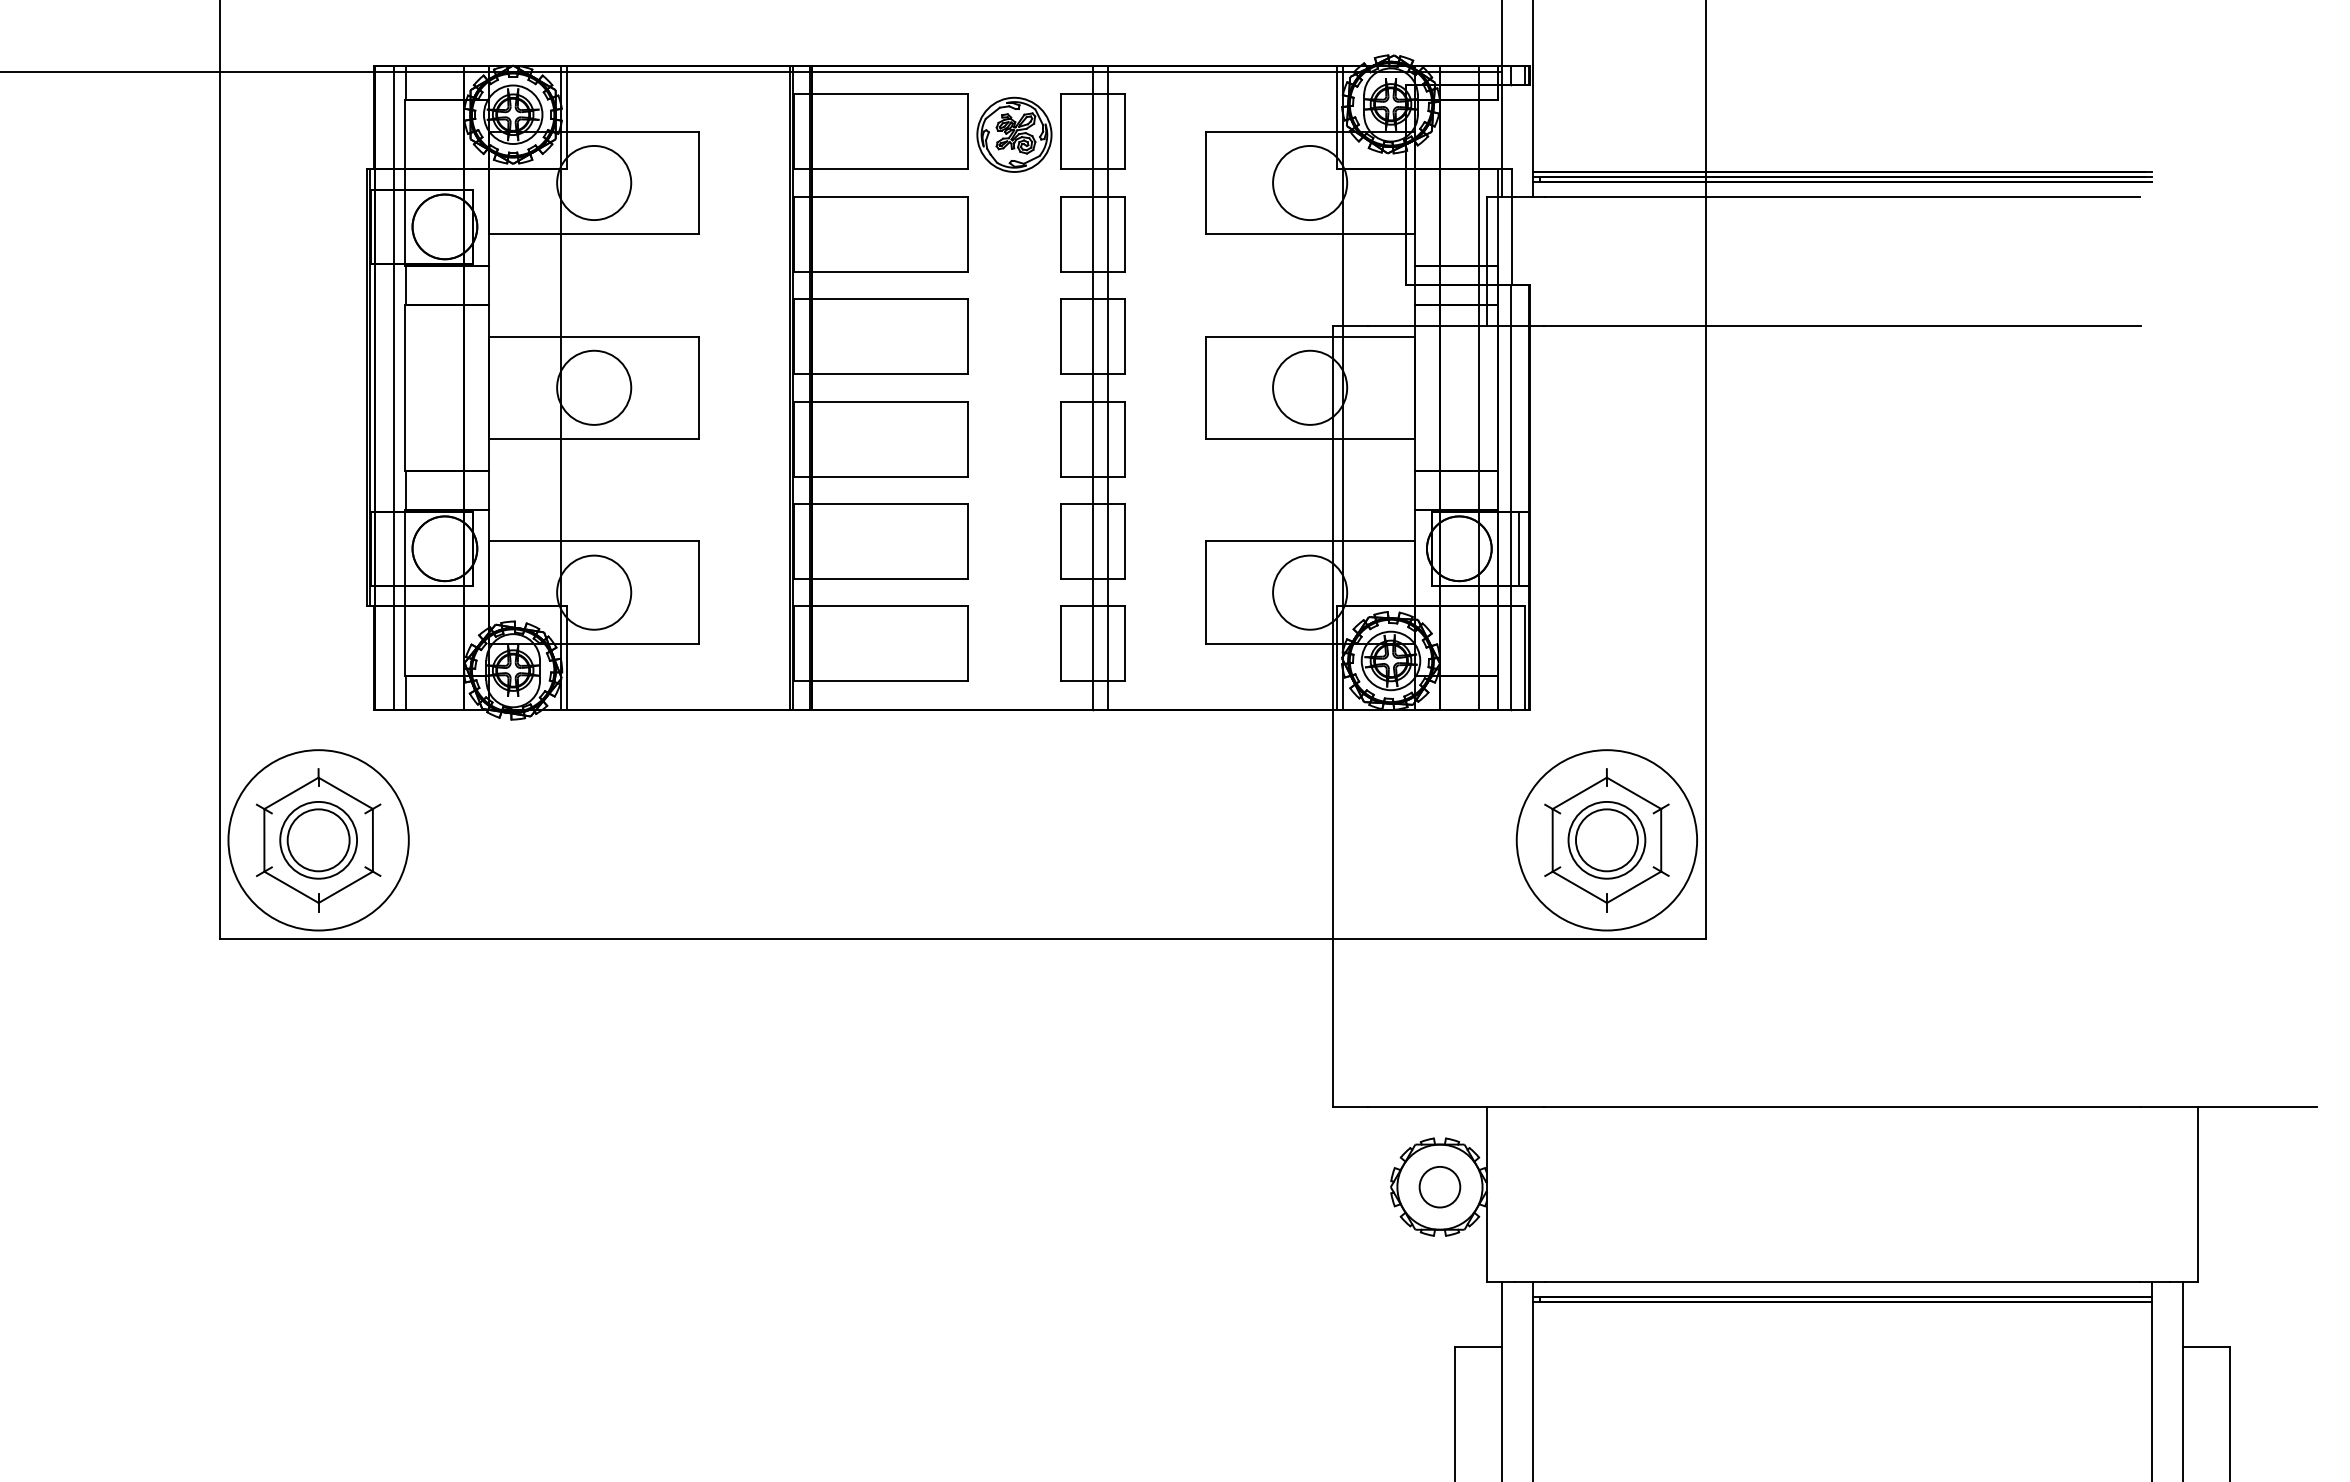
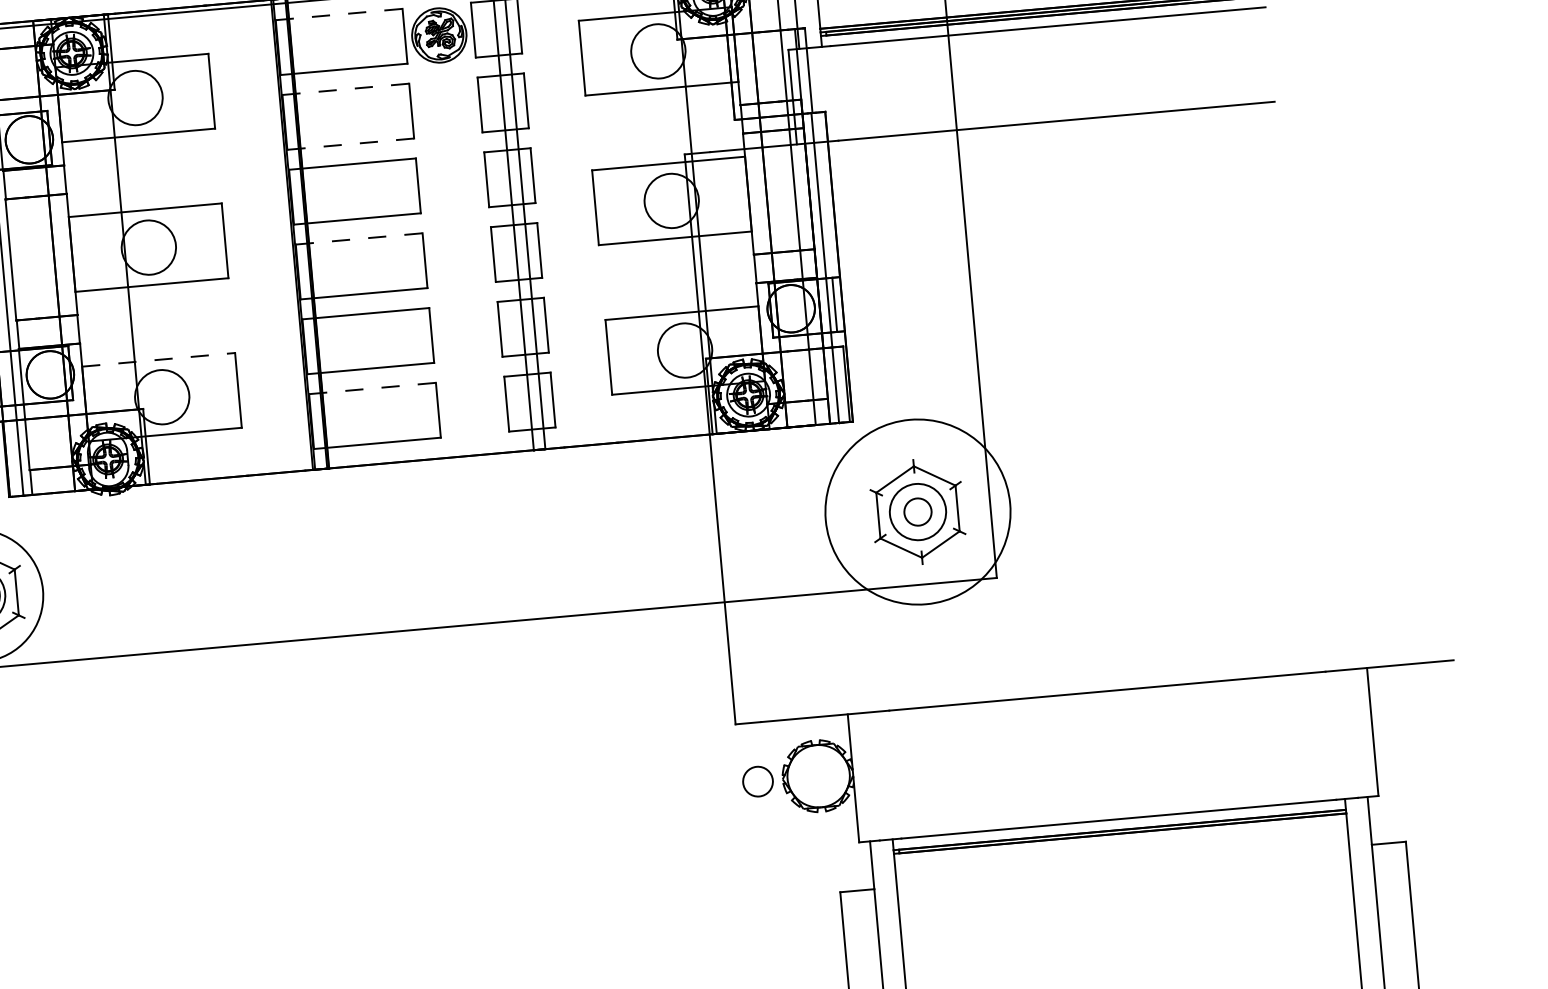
line: (880, 94) -> (338, 14), solid -> dashed
line: (880, 196) -> (345, 89), solid -> dashed
line: (880, 271) -> (350, 143), solid -> dashed
line: (880, 401) -> (358, 238), solid -> dashed
line: (593, 541) -> (158, 359), solid -> dashed
line: (880, 606) -> (372, 388), solid -> dashed
circle: (1606, 840) -> (917, 512), size x0.6
circle: (1606, 840) -> (917, 512), size x1.4
circle: (1439, 1187) -> (757, 781), moved

